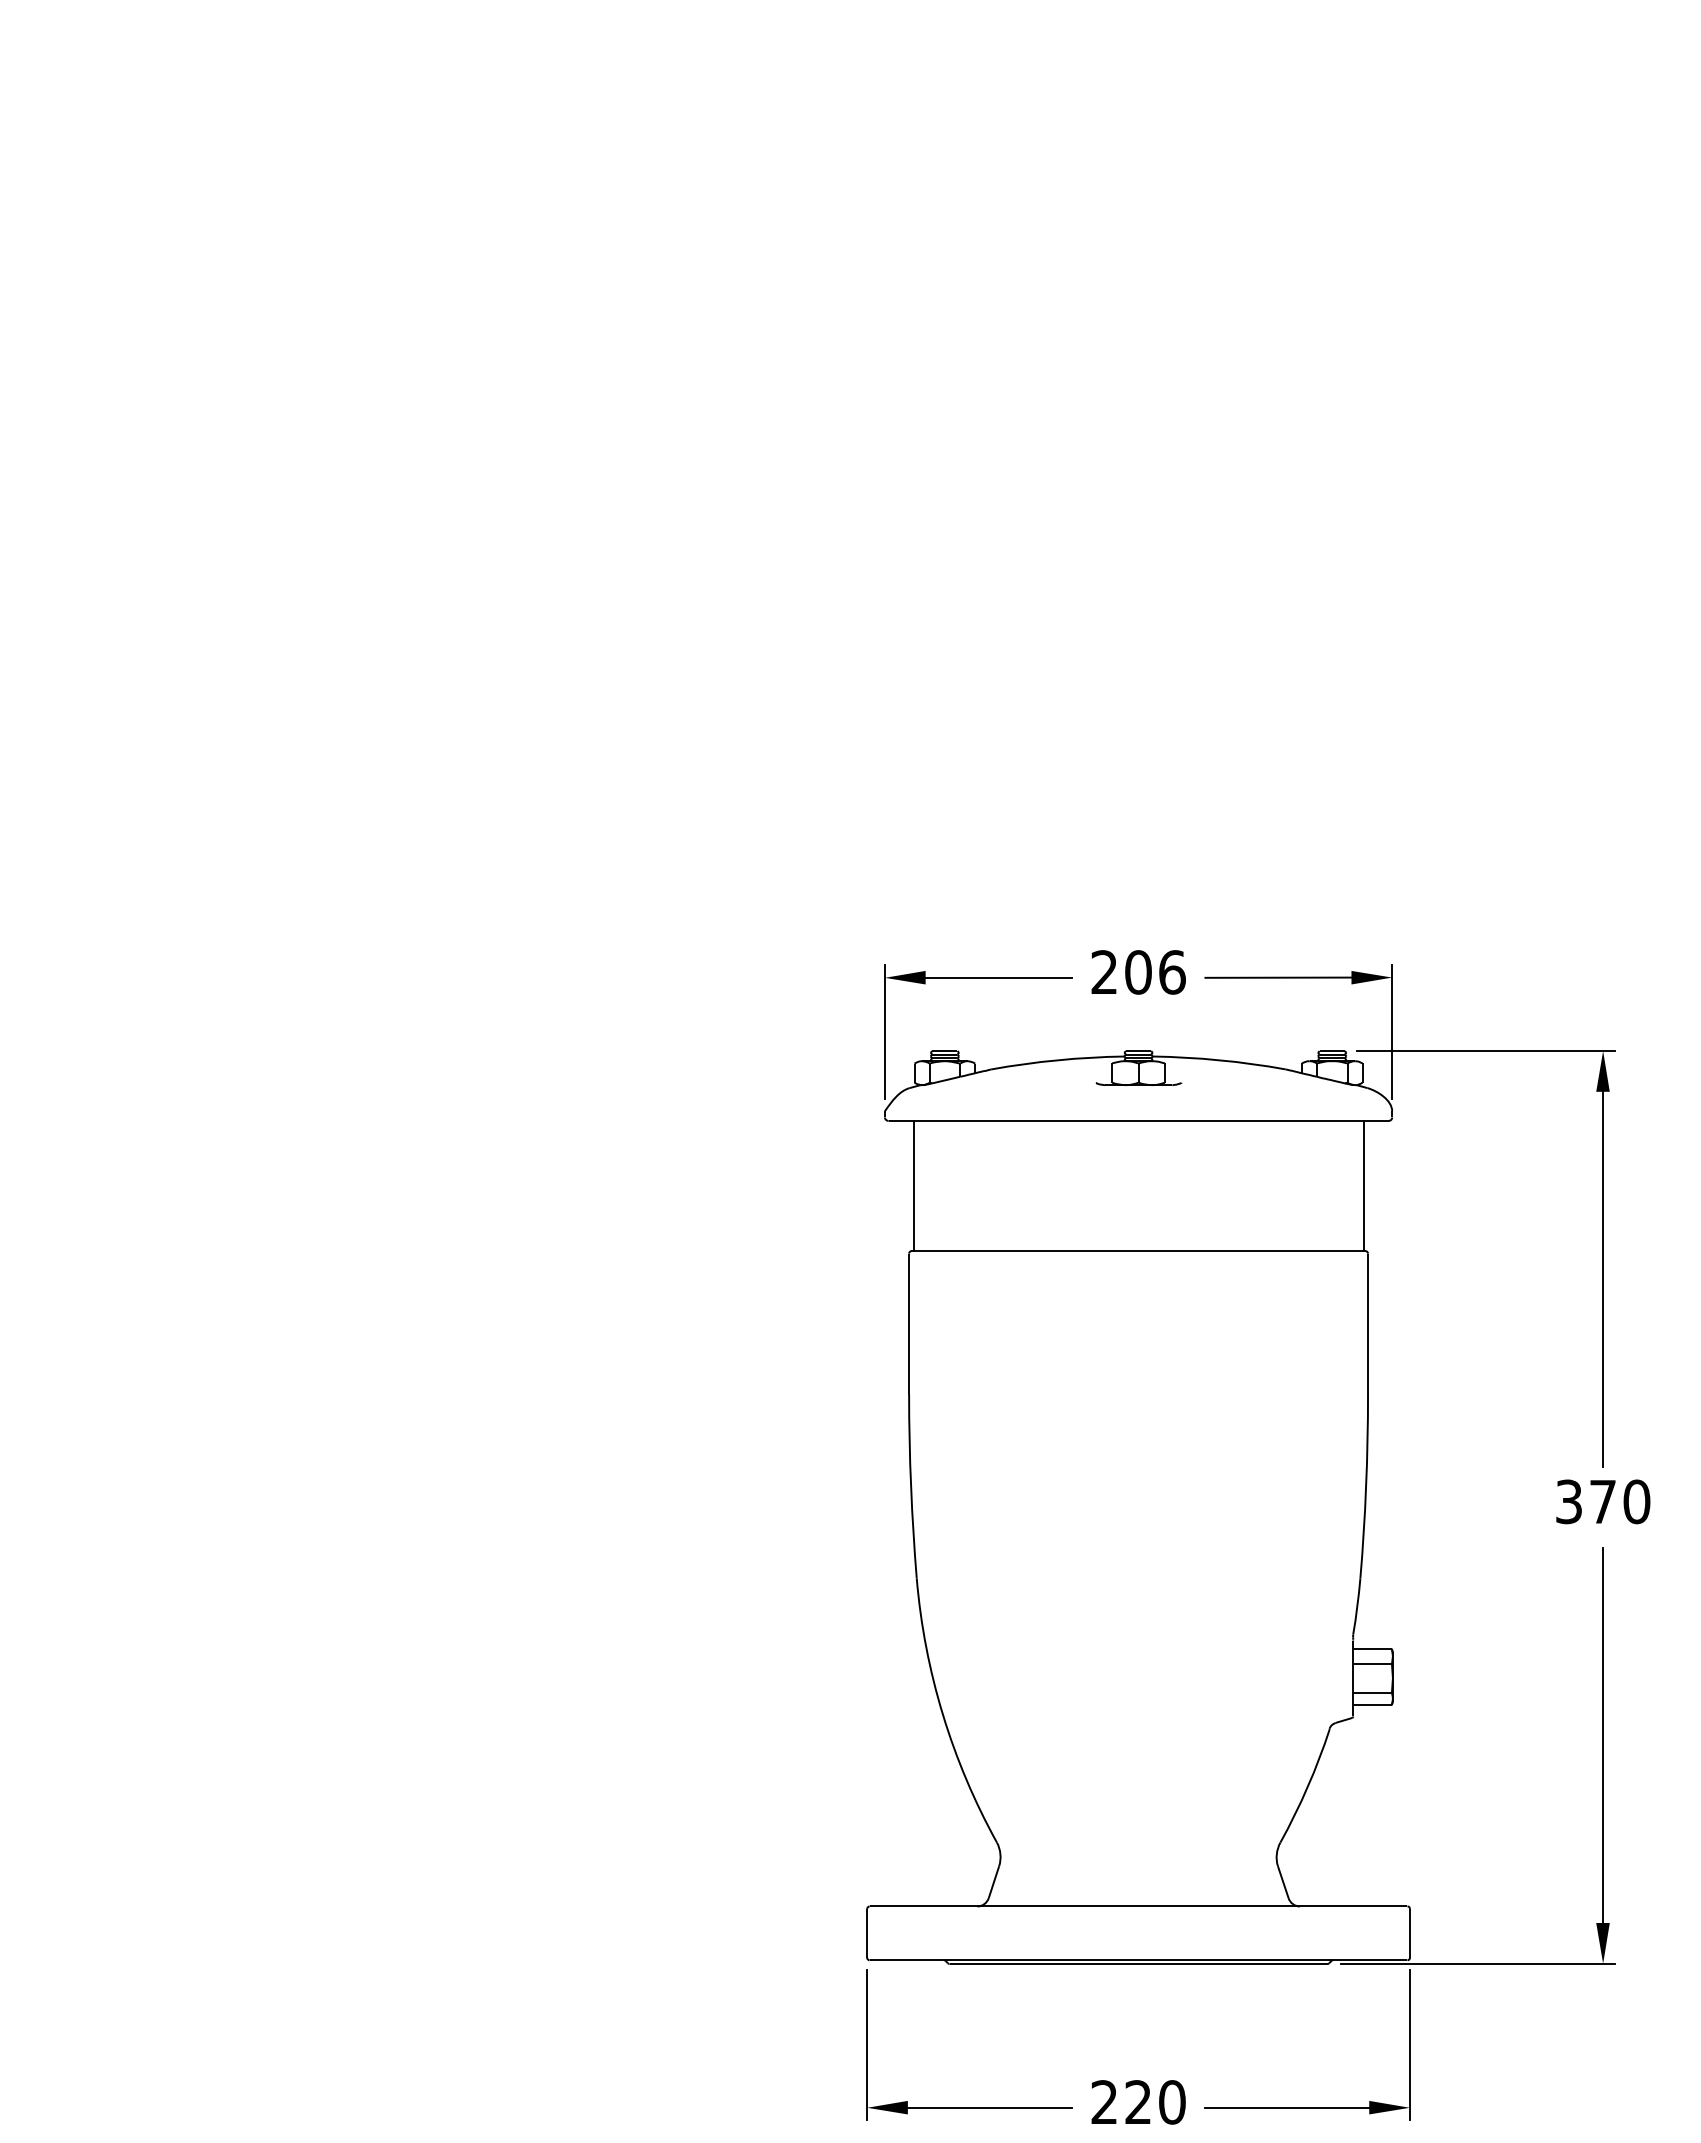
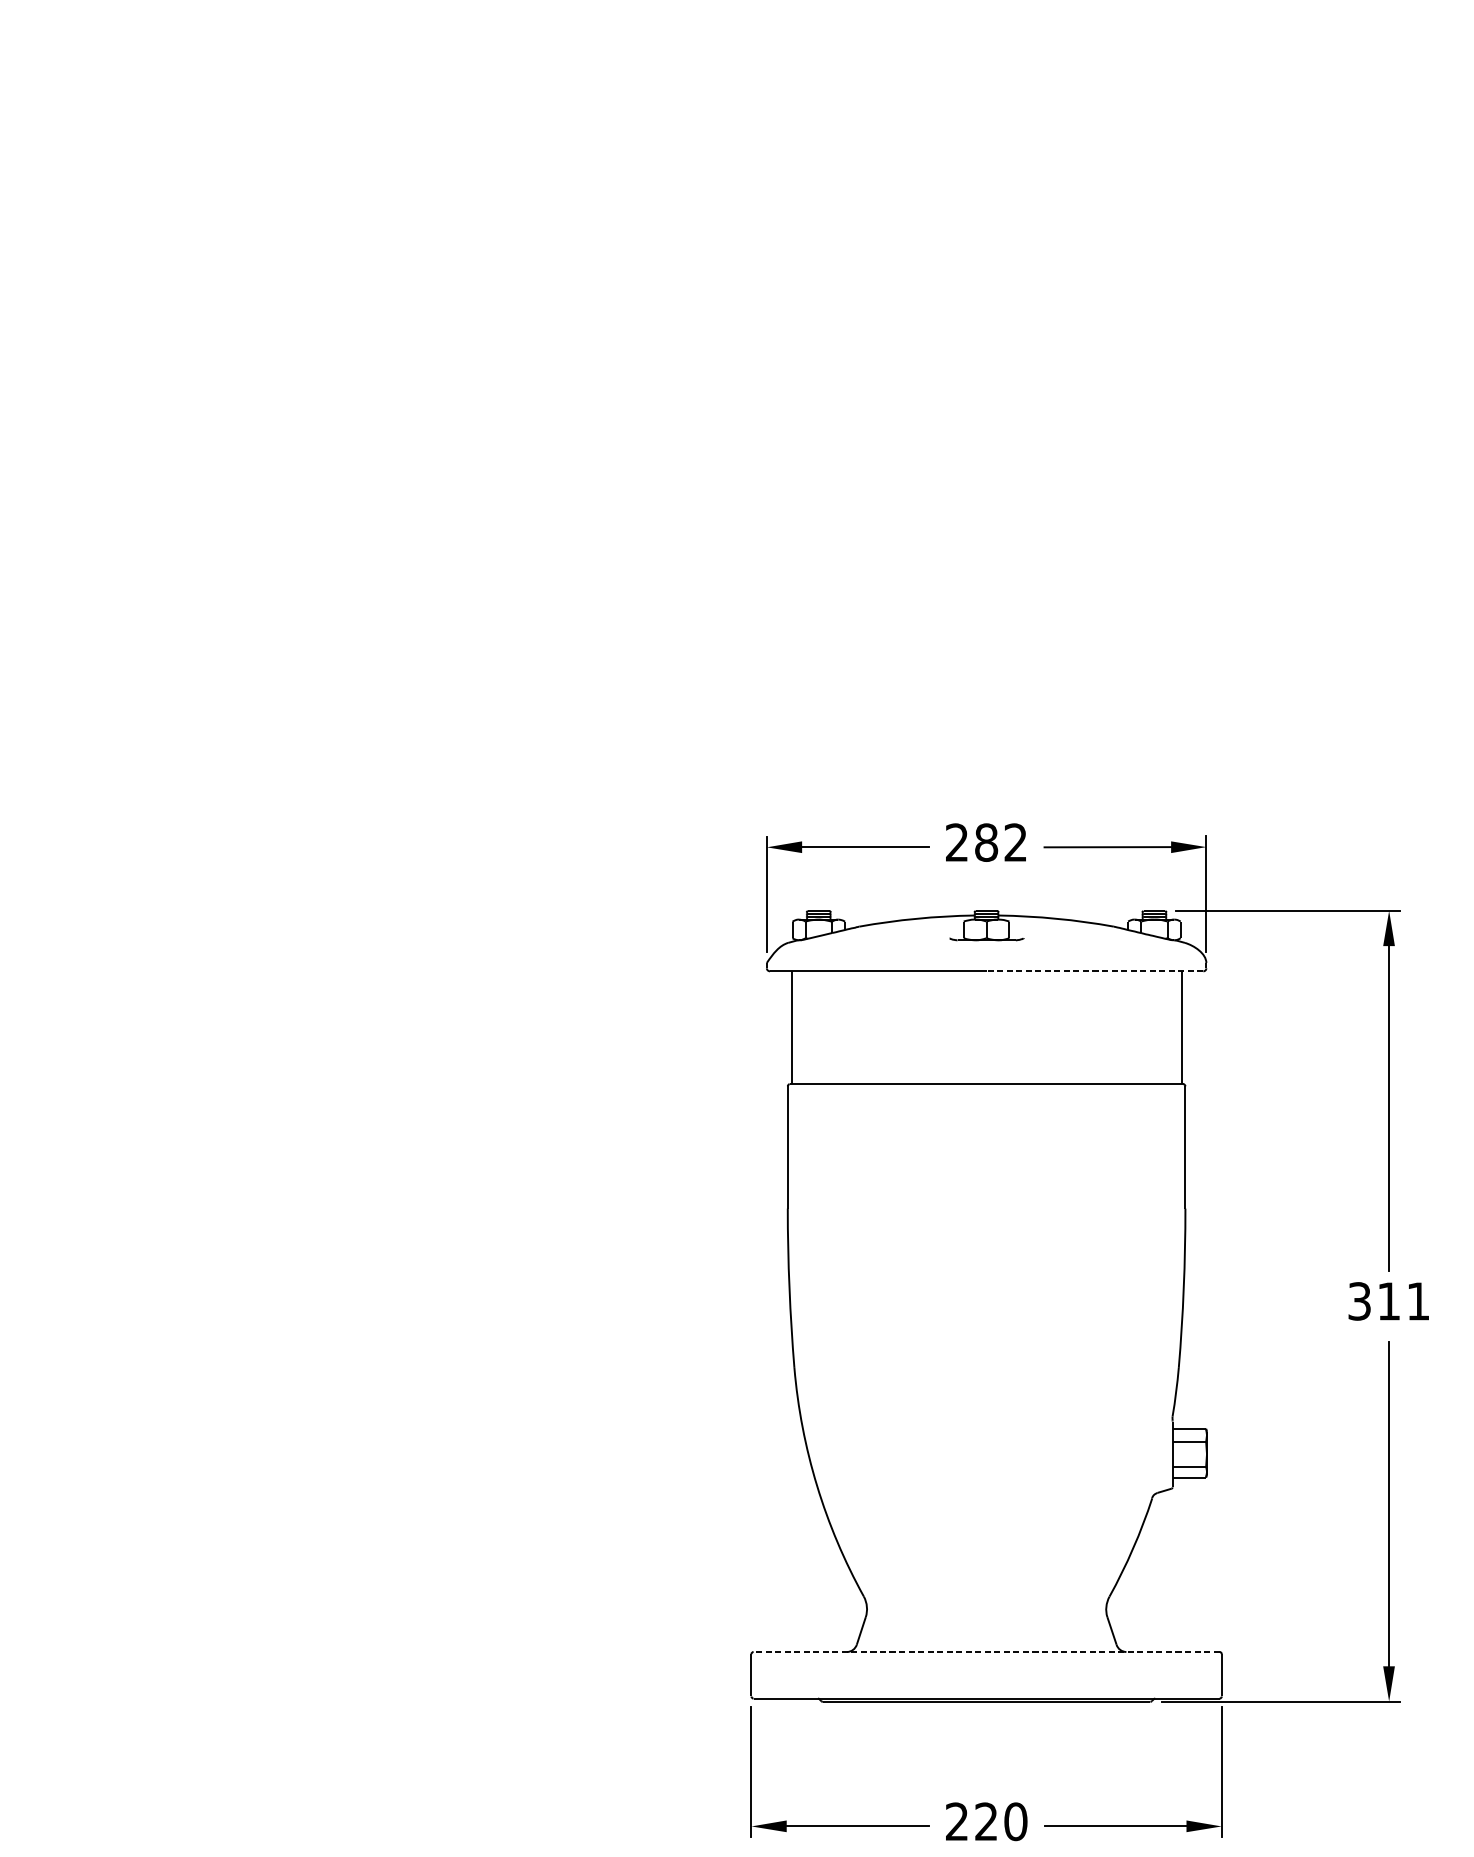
text: (1155, 972) -> (1001, 842), 206 -> 282
line: (1263, 1120) -> (1094, 970), solid -> dashed
text: (1620, 1501) -> (1404, 1301), 370 -> 311
line: (1138, 1906) -> (986, 1652), solid -> dashed

